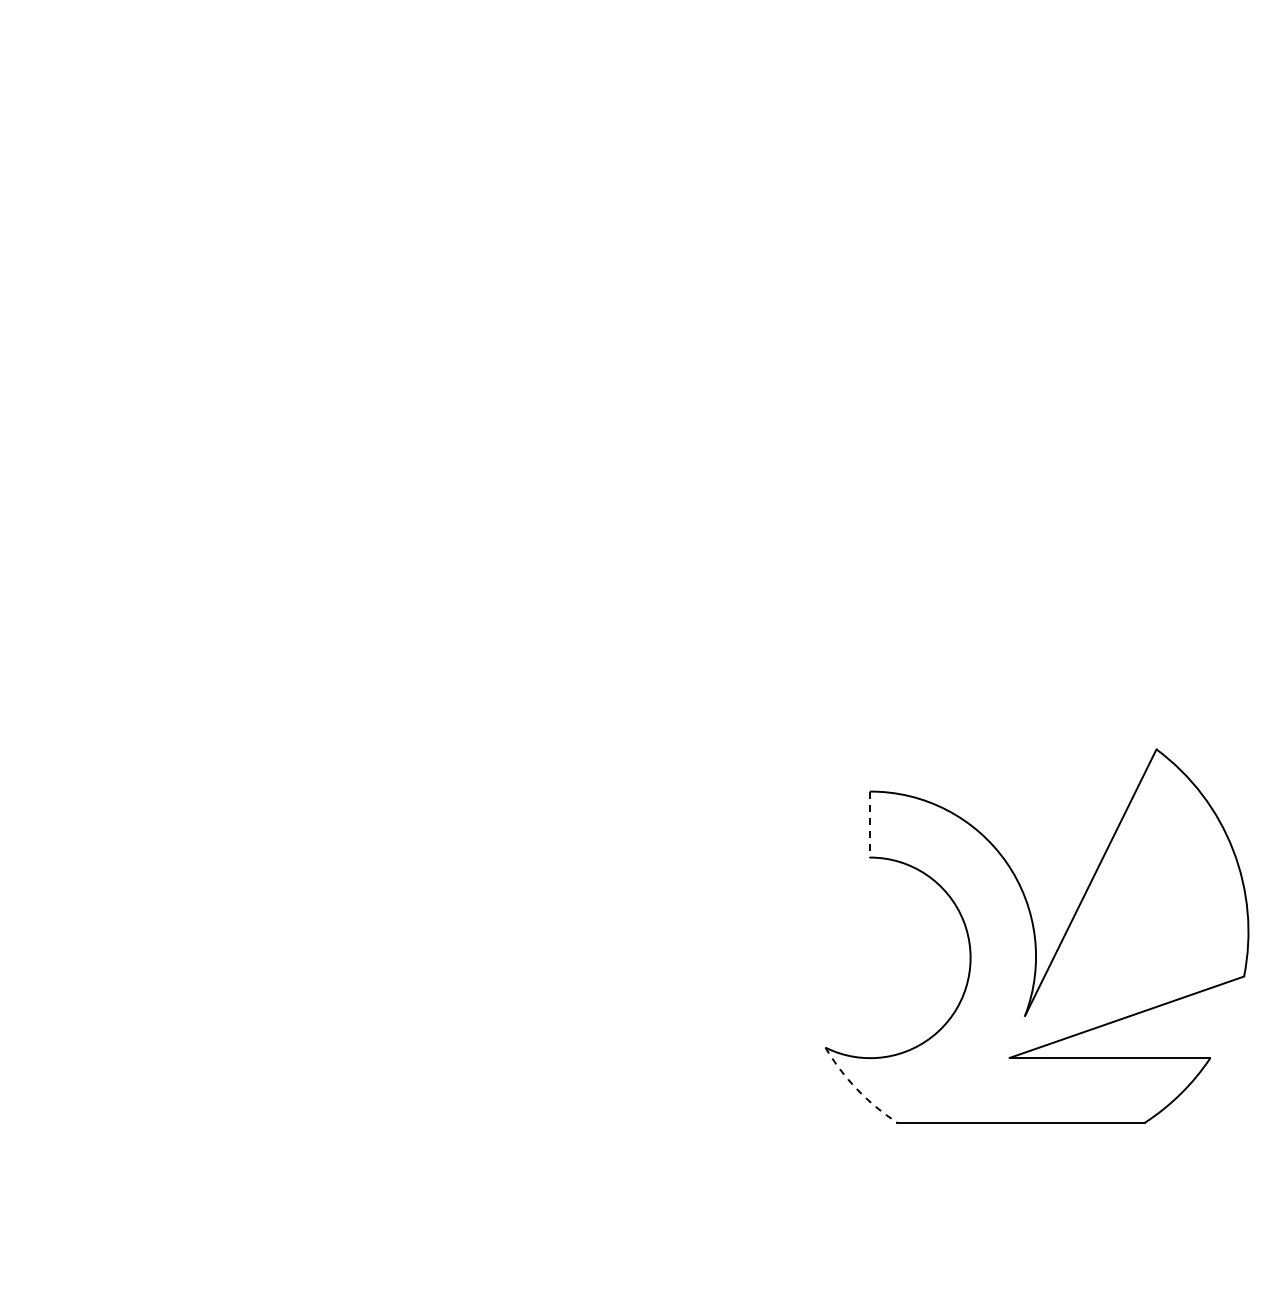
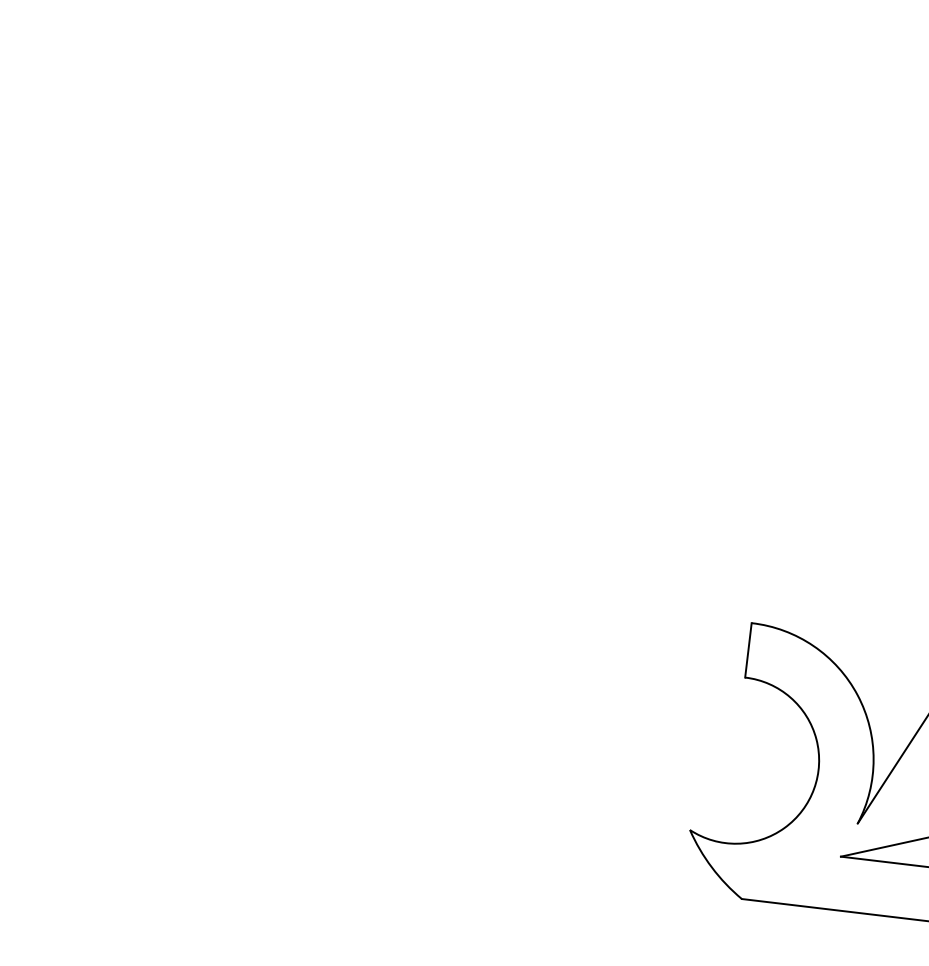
line: (869, 824) -> (748, 650), dashed -> solid
arc: (857, 1089) -> (712, 867), dashed -> solid

